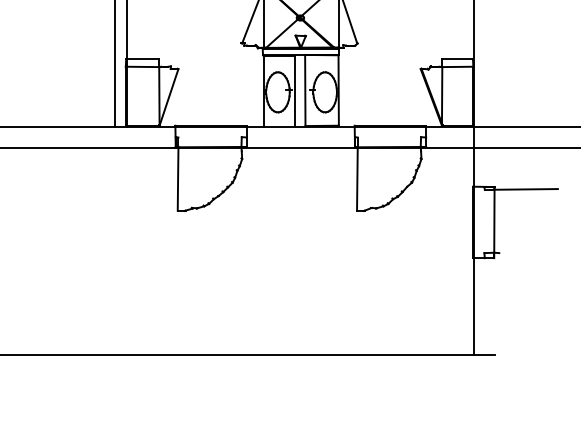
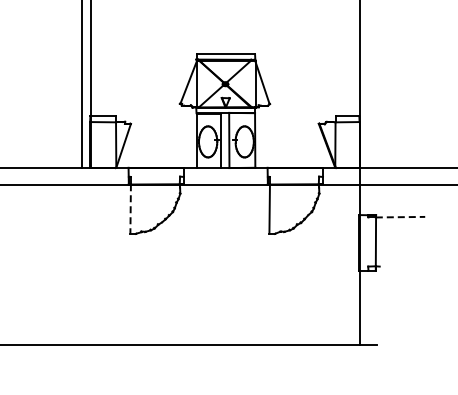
line: (177, 178) -> (130, 208), solid -> dashed
line: (526, 189) -> (400, 217), solid -> dashed

